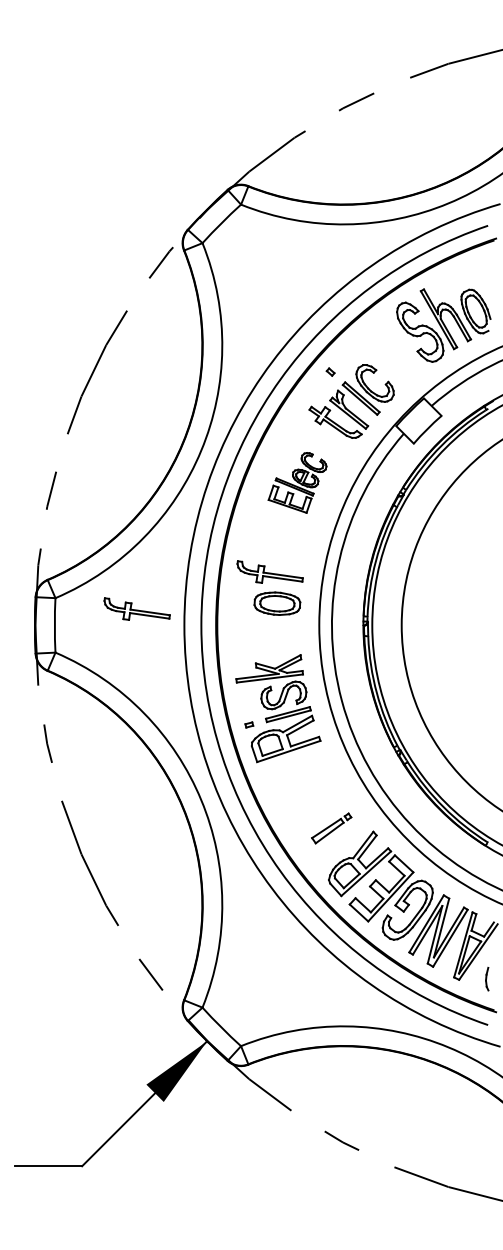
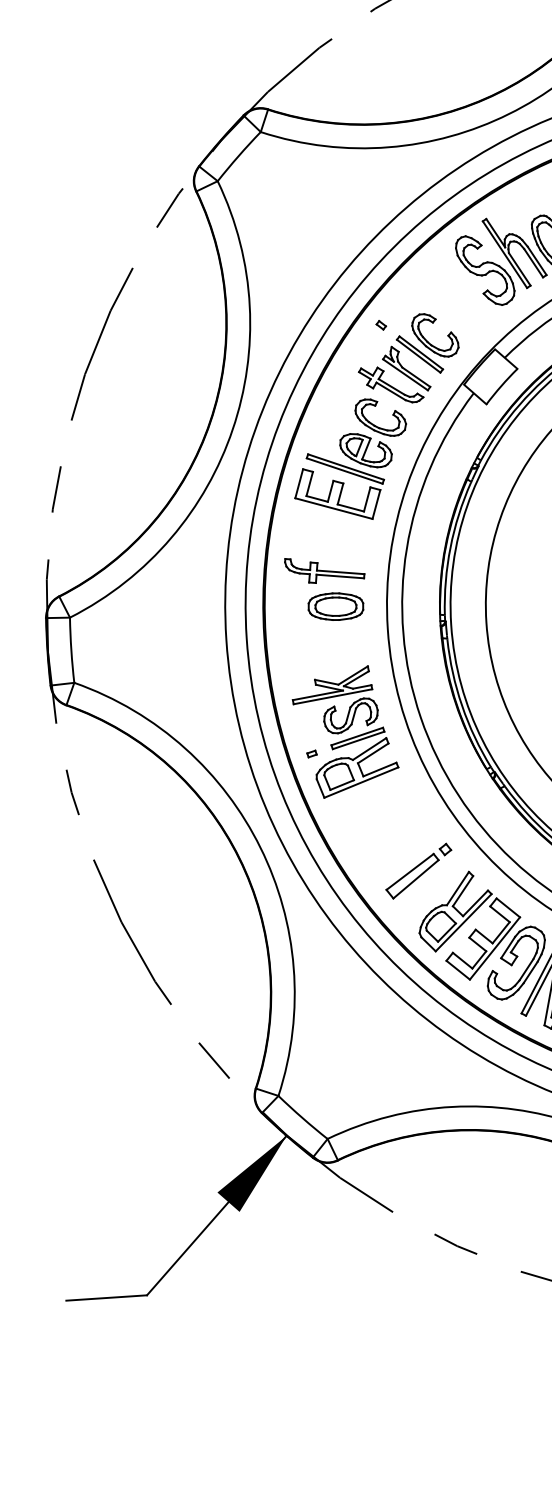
part: (297, 482) -> (350, 460), size x1.67
part: (136, 608) -> (167, 623), removed
part: (331, 828) -> (418, 871), size x1.43

